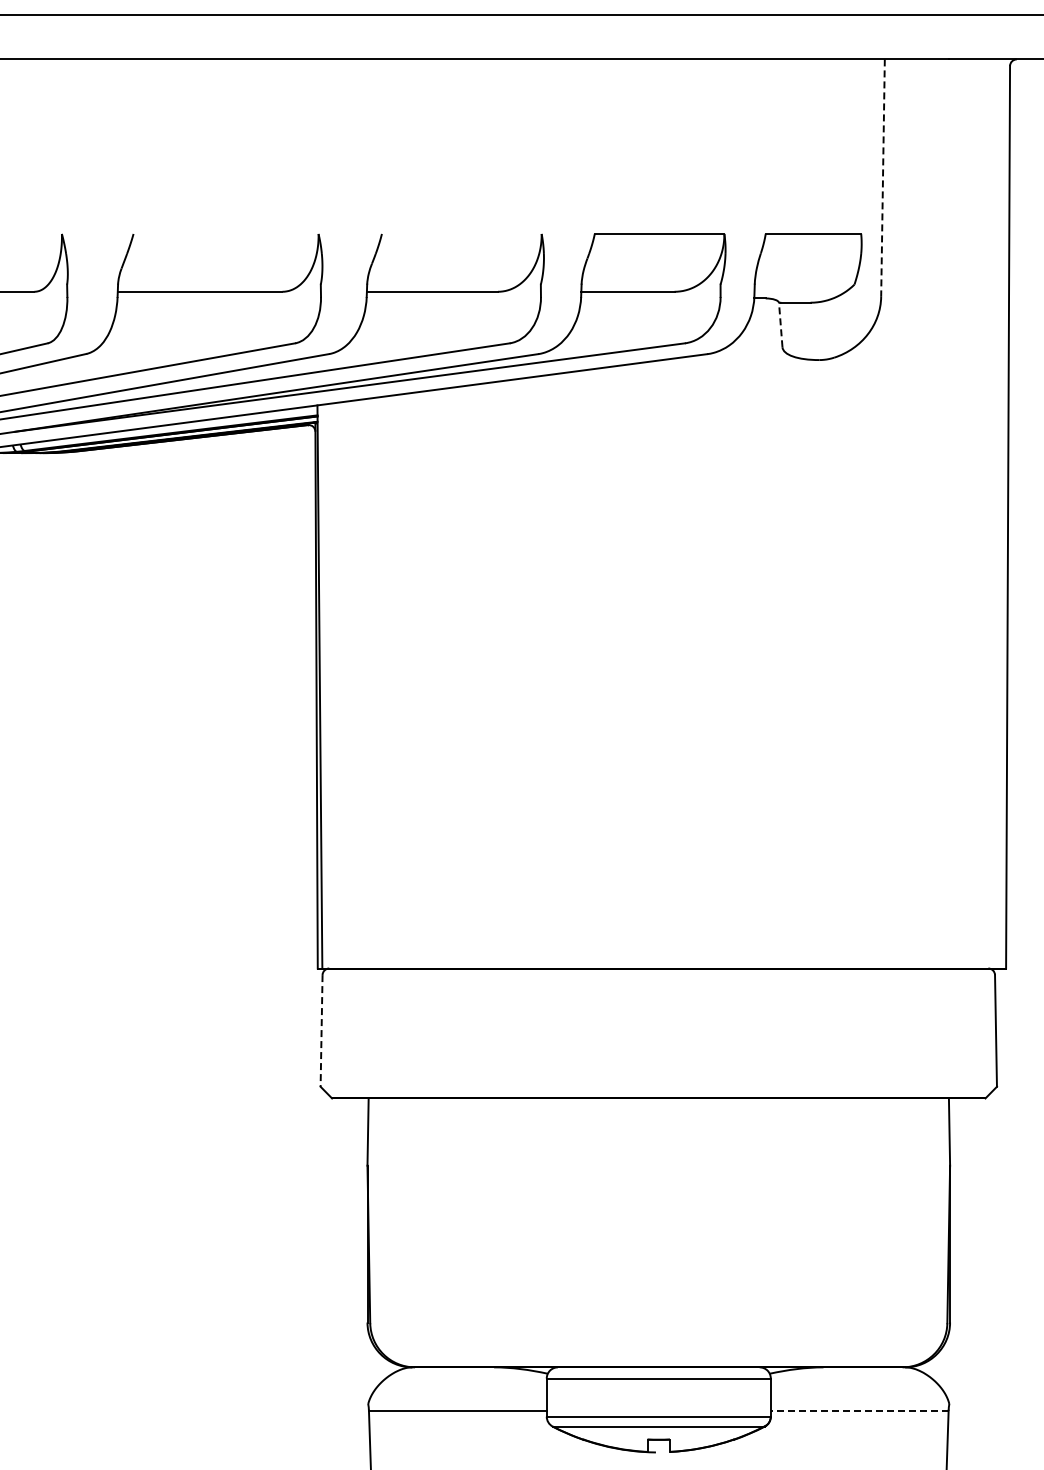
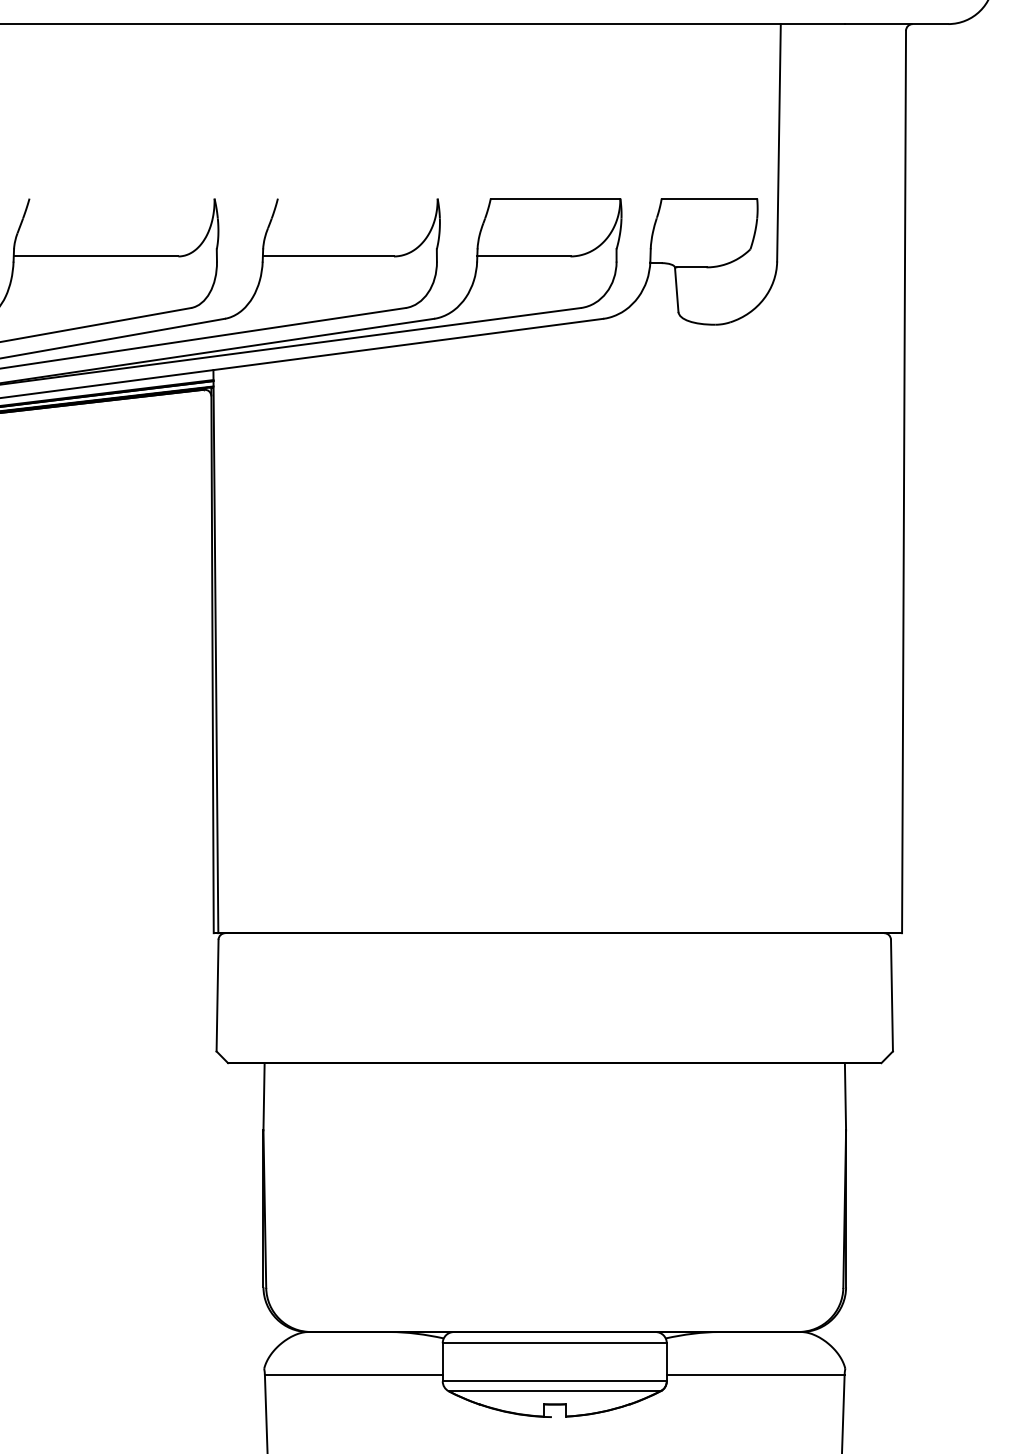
line: (882, 178) -> (778, 143), dashed -> solid
line: (780, 324) -> (676, 289), dashed -> solid
line: (321, 1030) -> (217, 995), dashed -> solid
line: (859, 1410) -> (755, 1375), dashed -> solid

